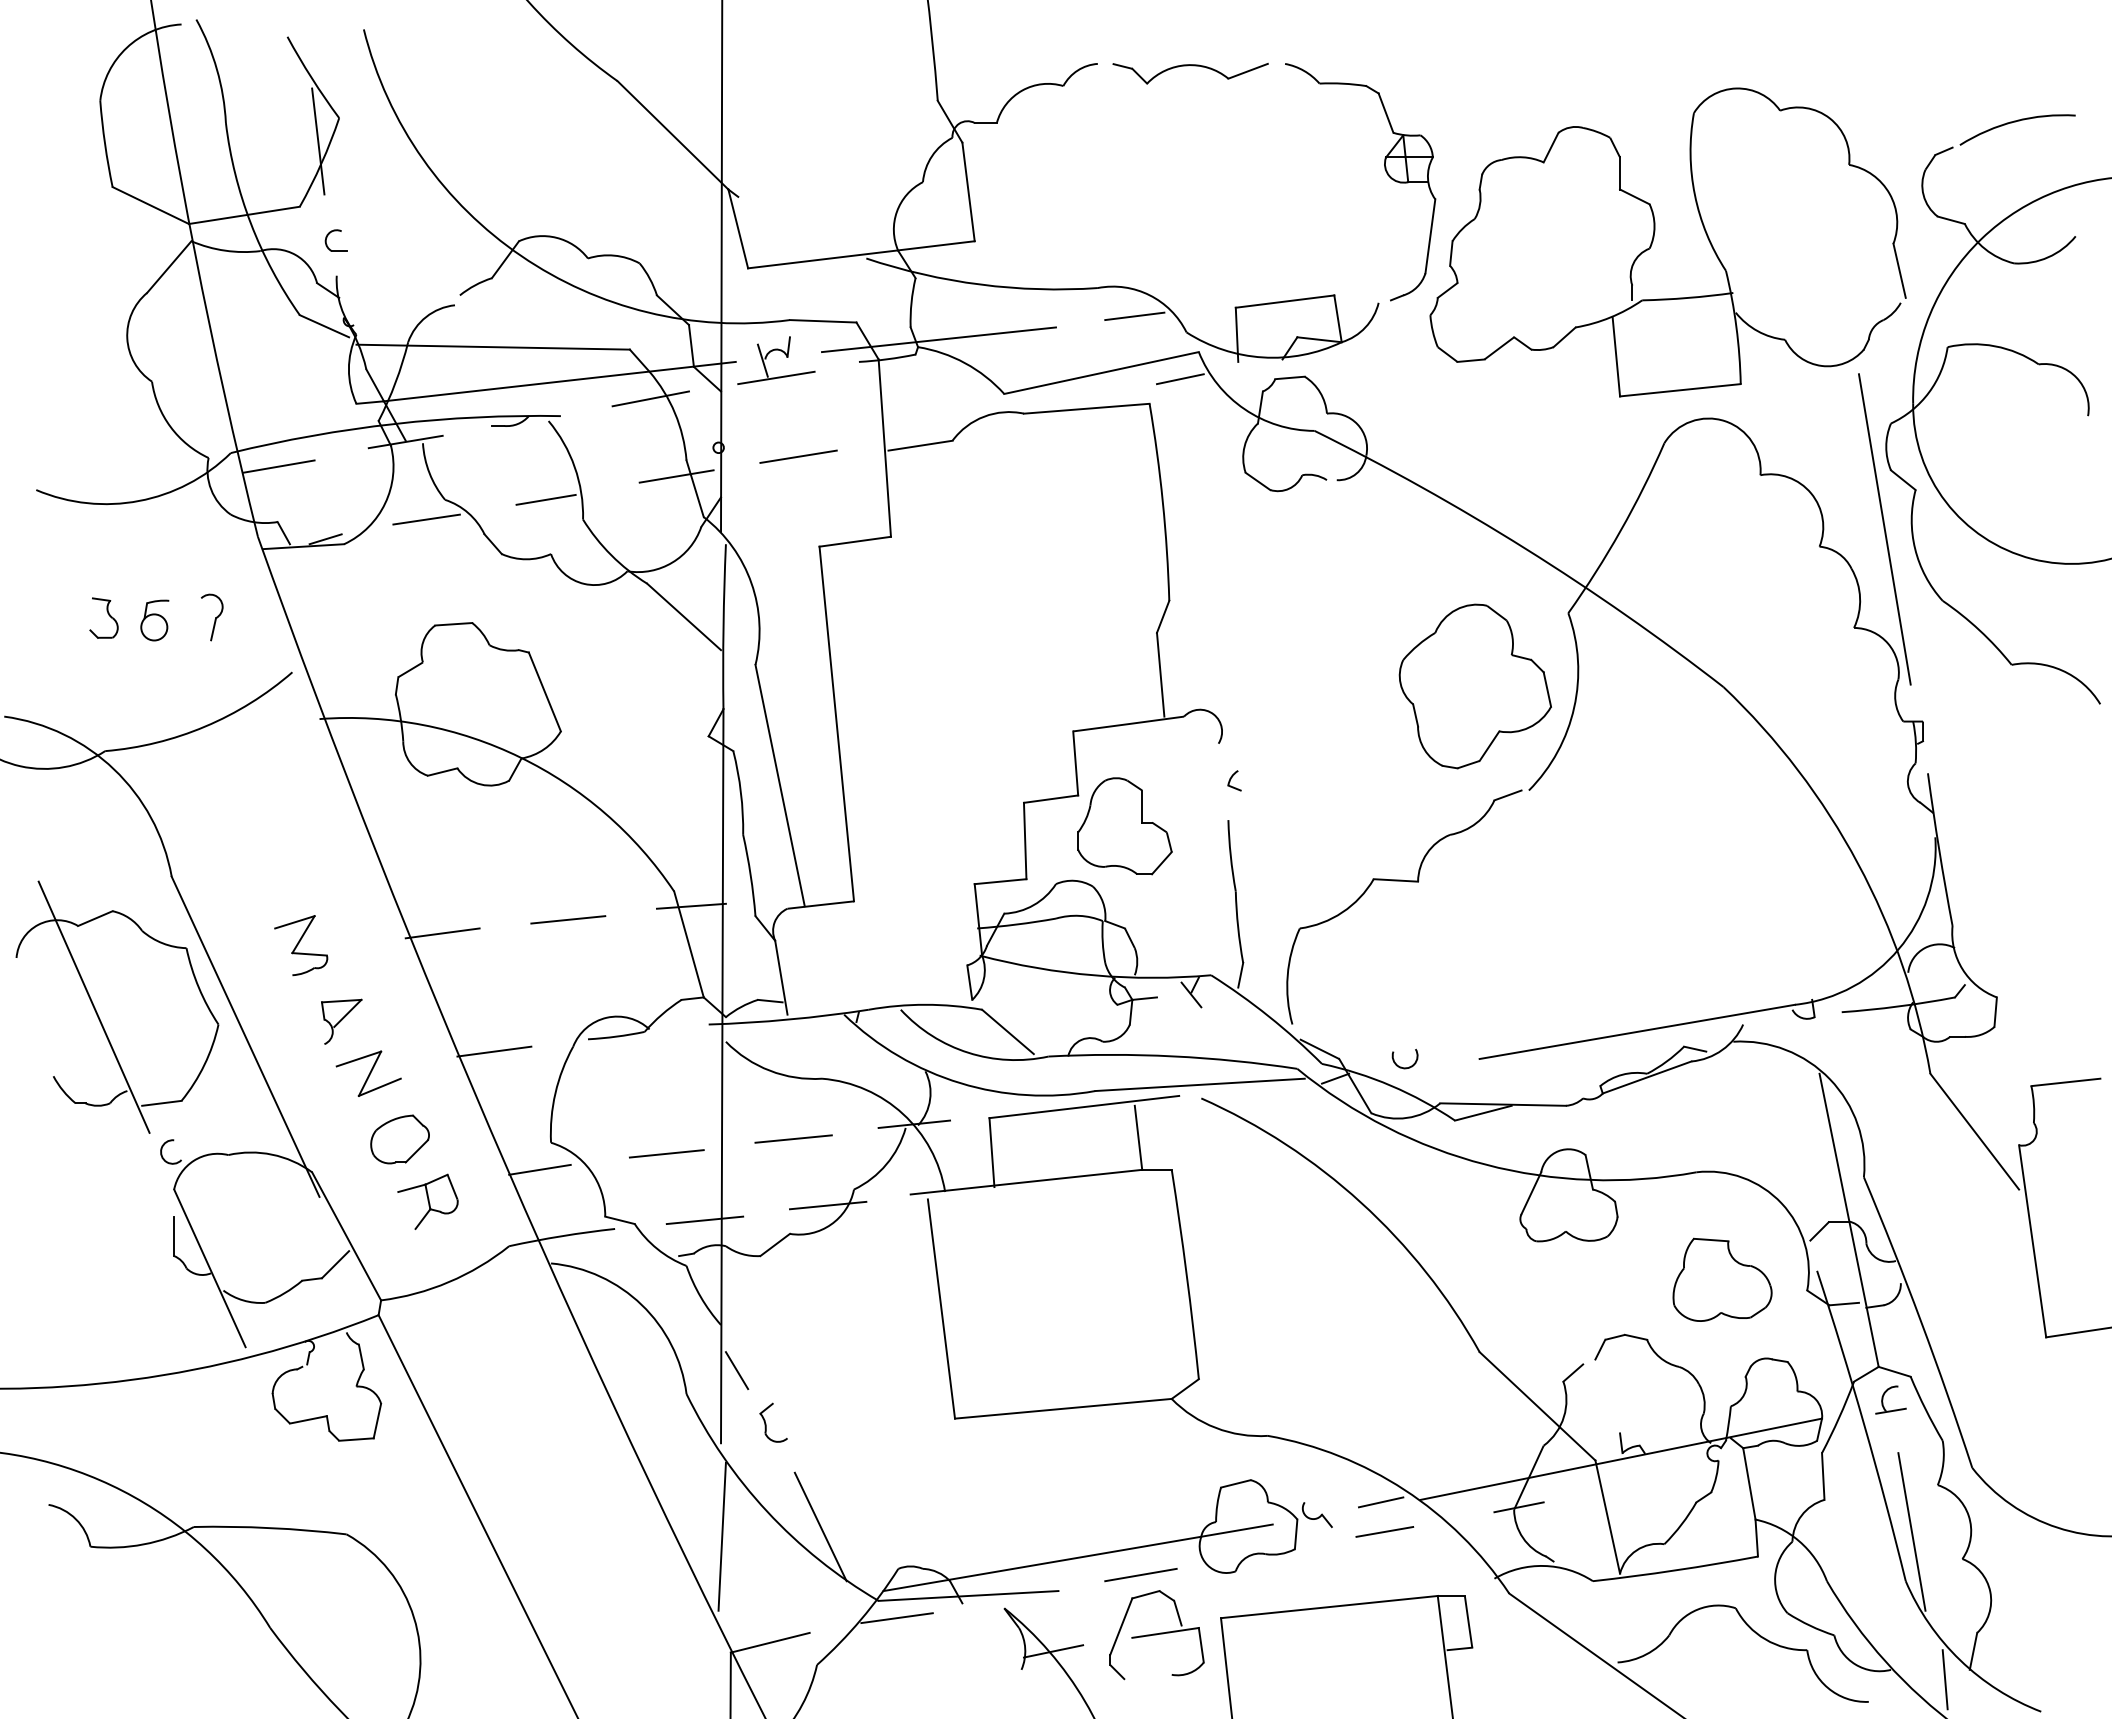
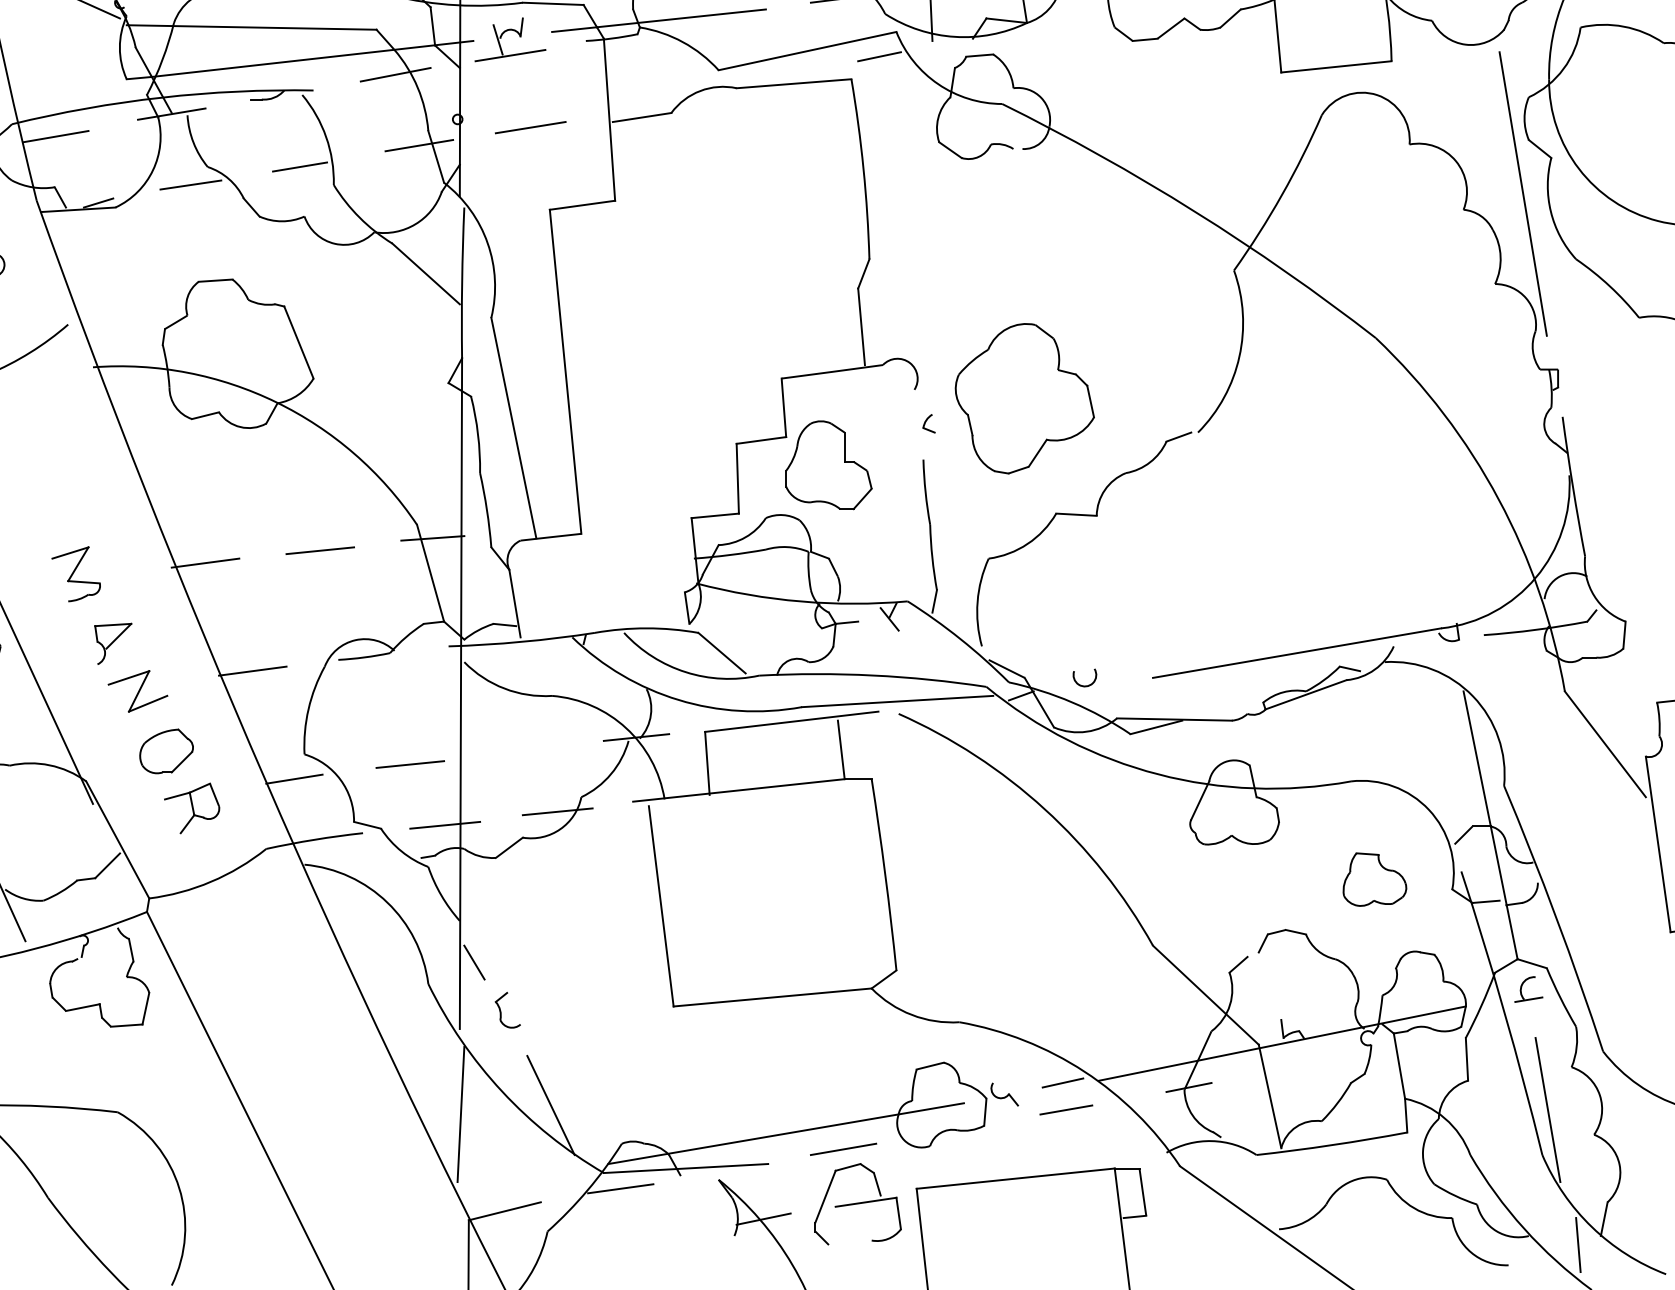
part: (1474, 686) -> (1024, 398), moved
line: (793, 1138) -> (526, 750), removed
part: (1722, 1279) -> (1374, 879), size x0.7

